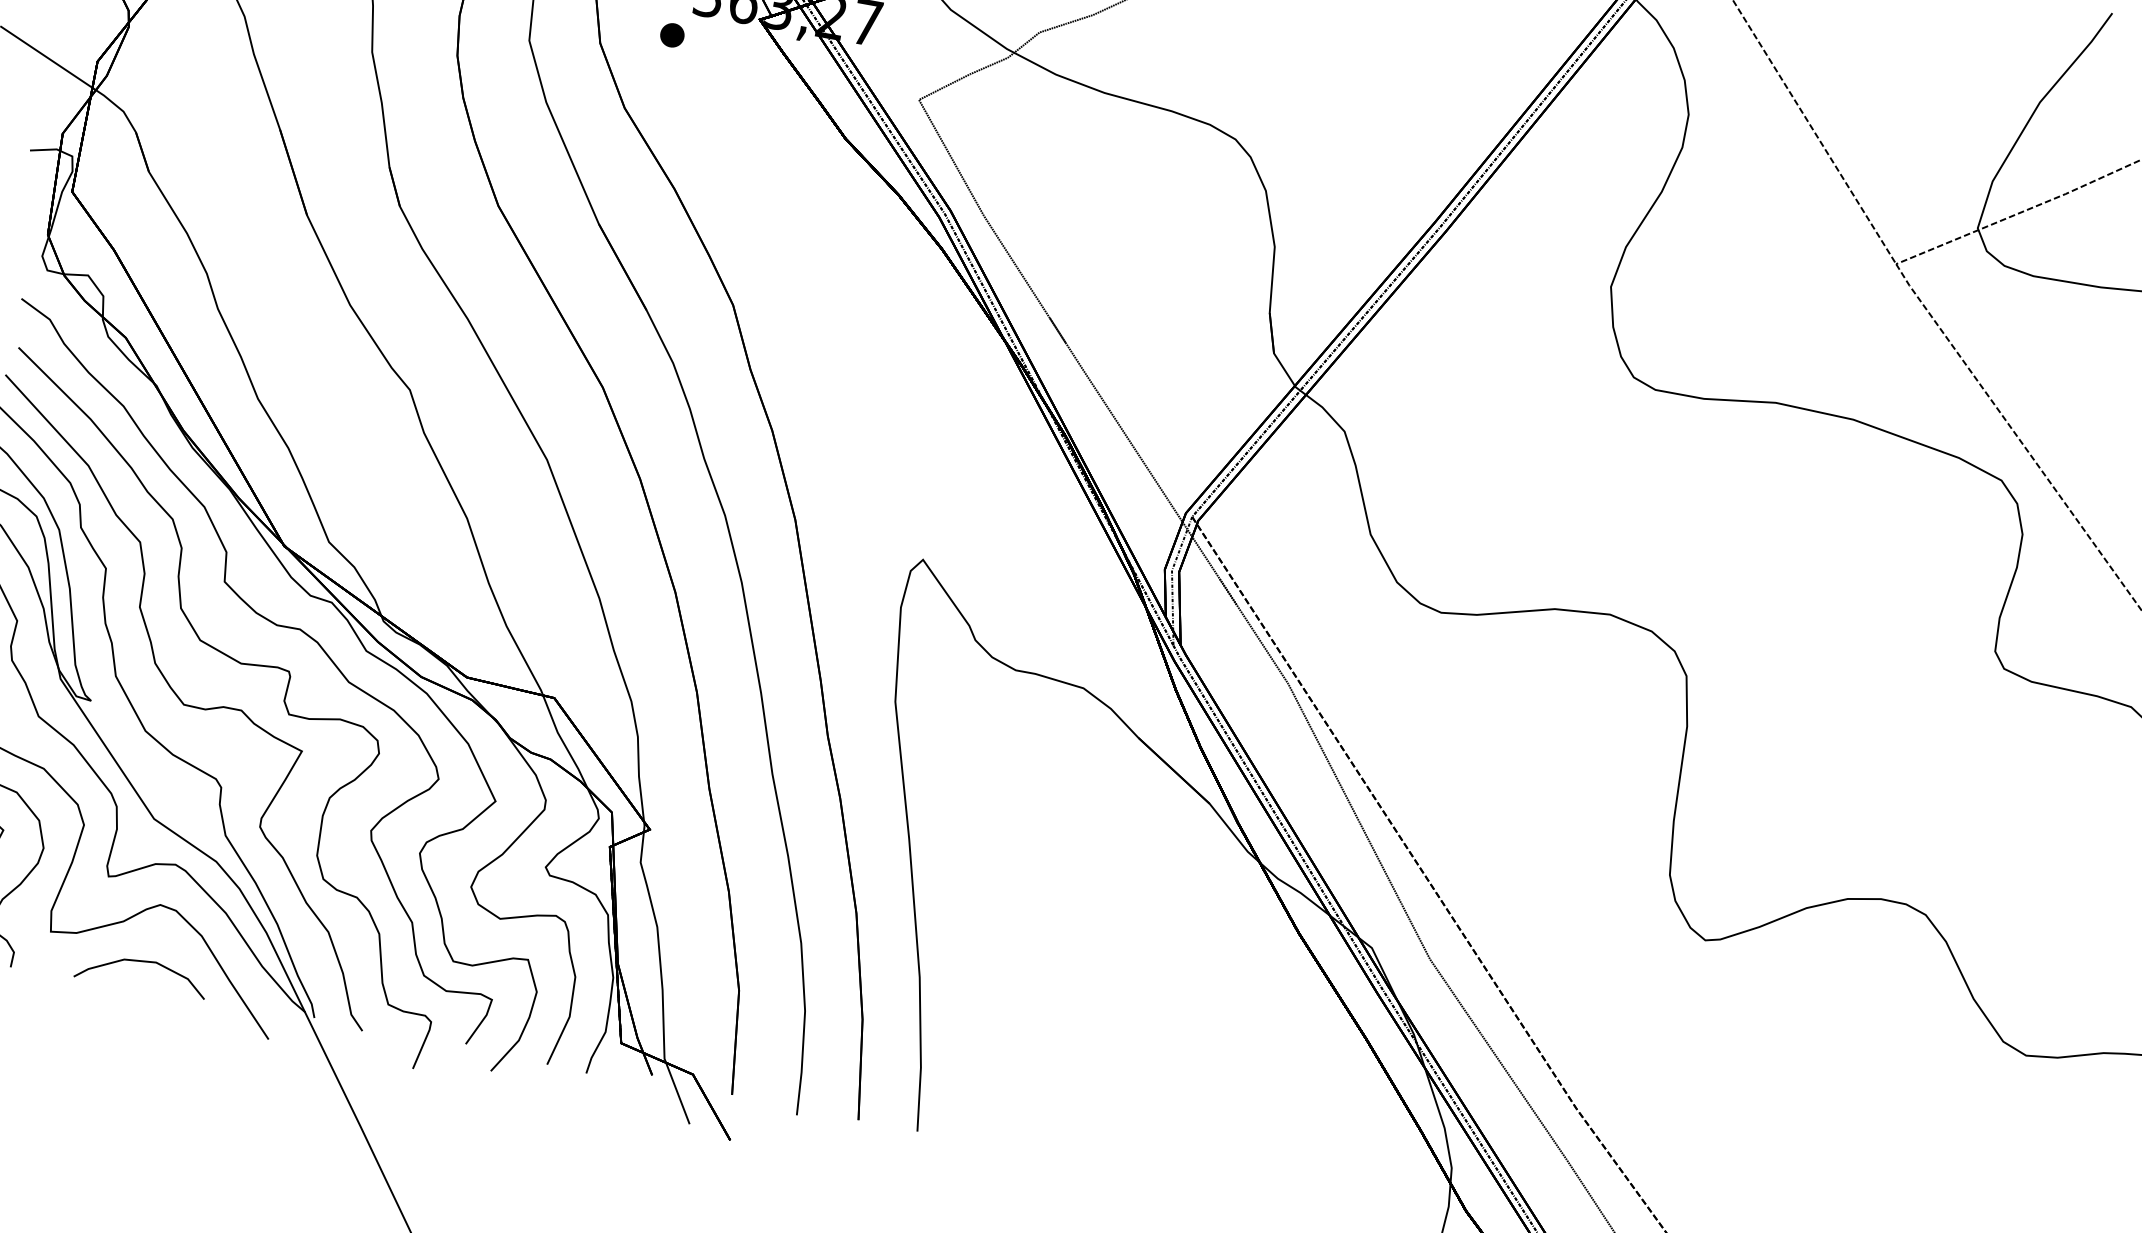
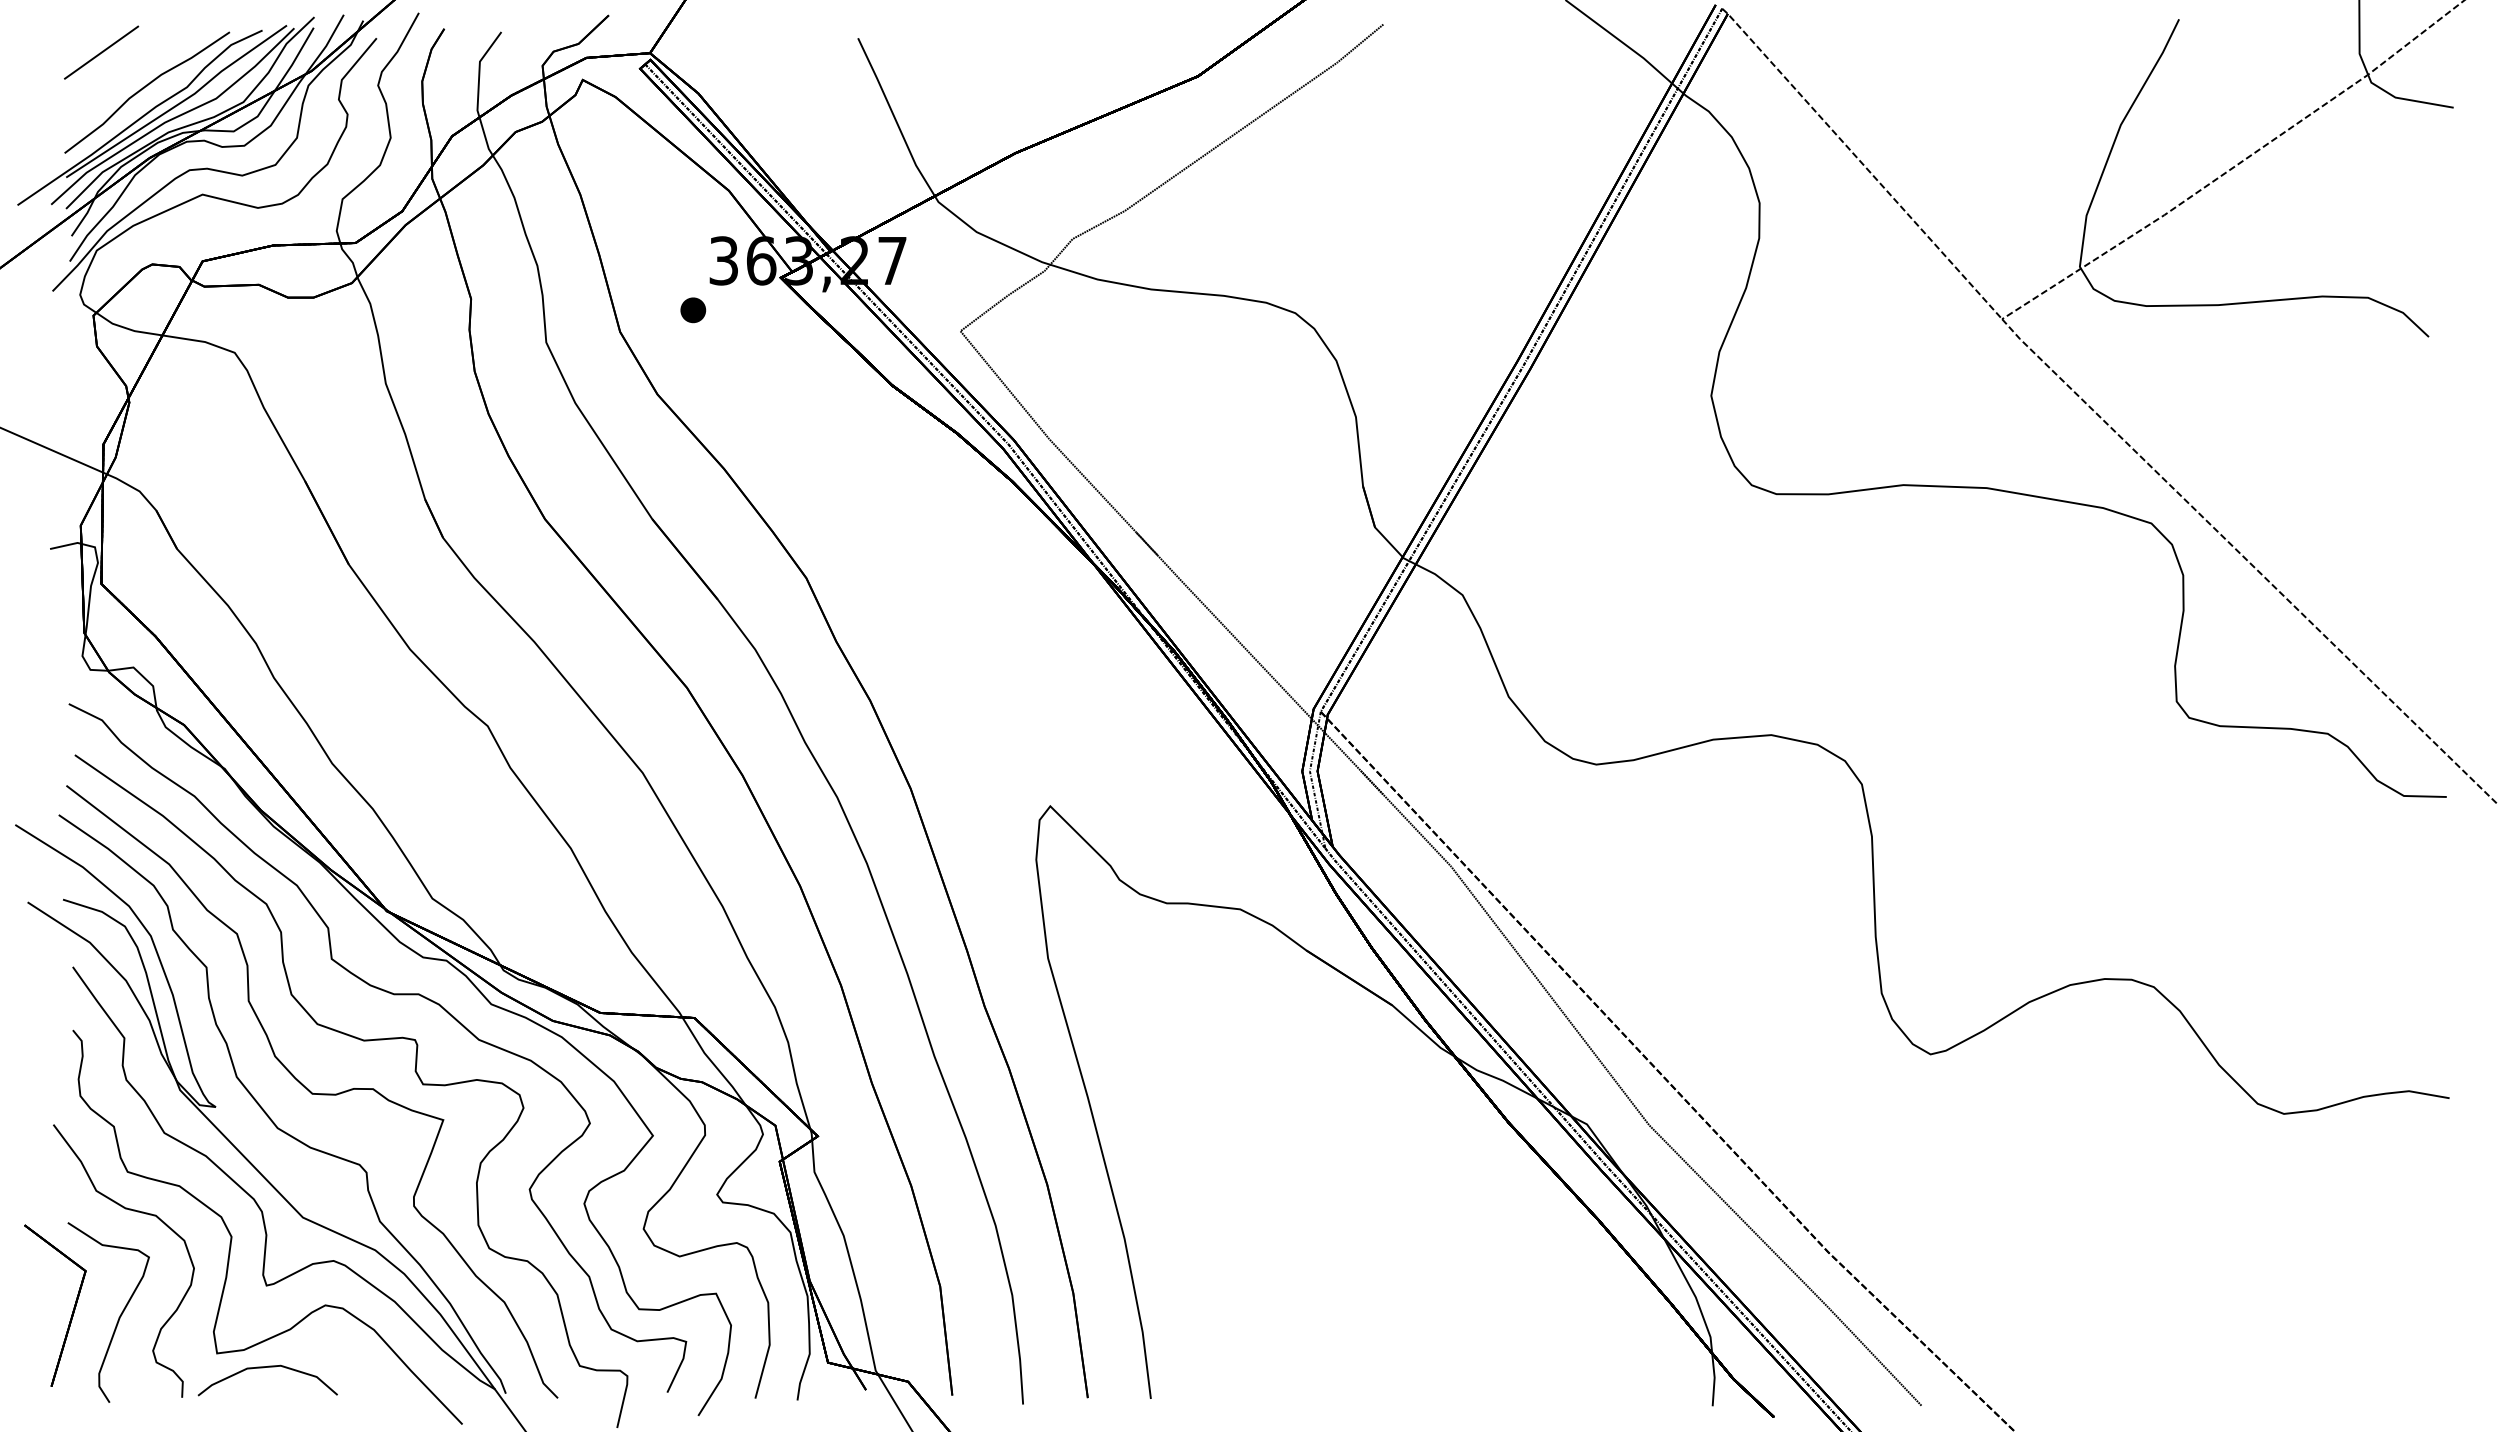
curve: (139, 962) -> (263, 1368), moved

